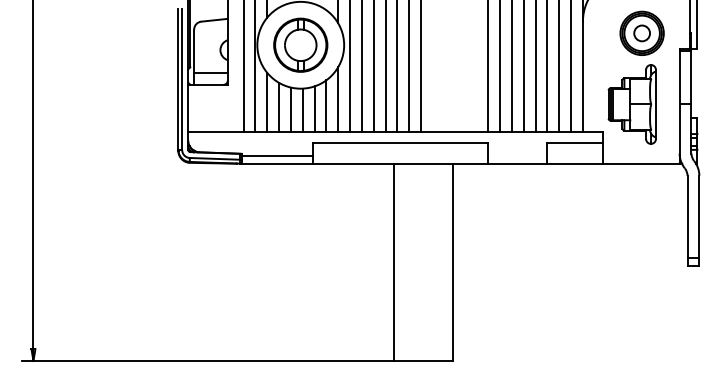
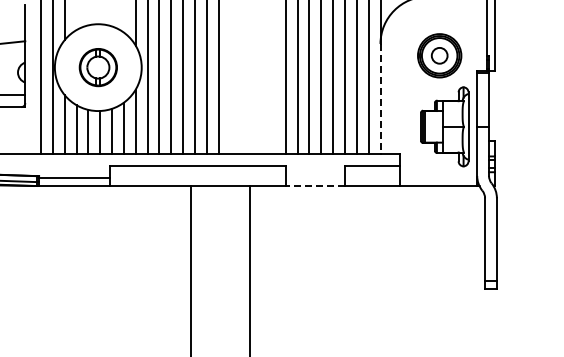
part: (300, 44) -> (98, 66), size x0.7
line: (582, 77) -> (380, 99), solid -> dashed
part: (631, 104) -> (444, 126), moved
line: (517, 163) -> (315, 185), solid -> dashed

